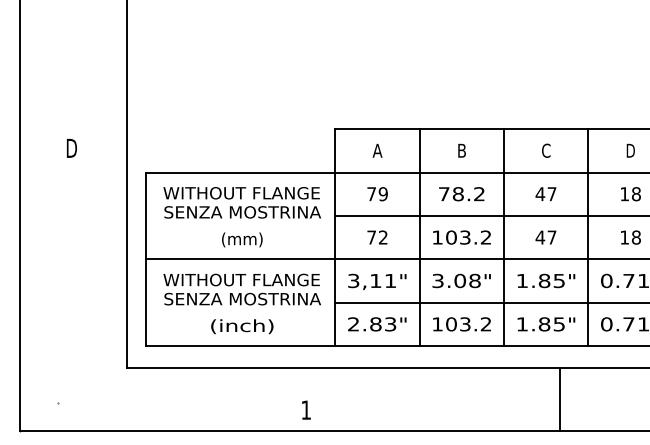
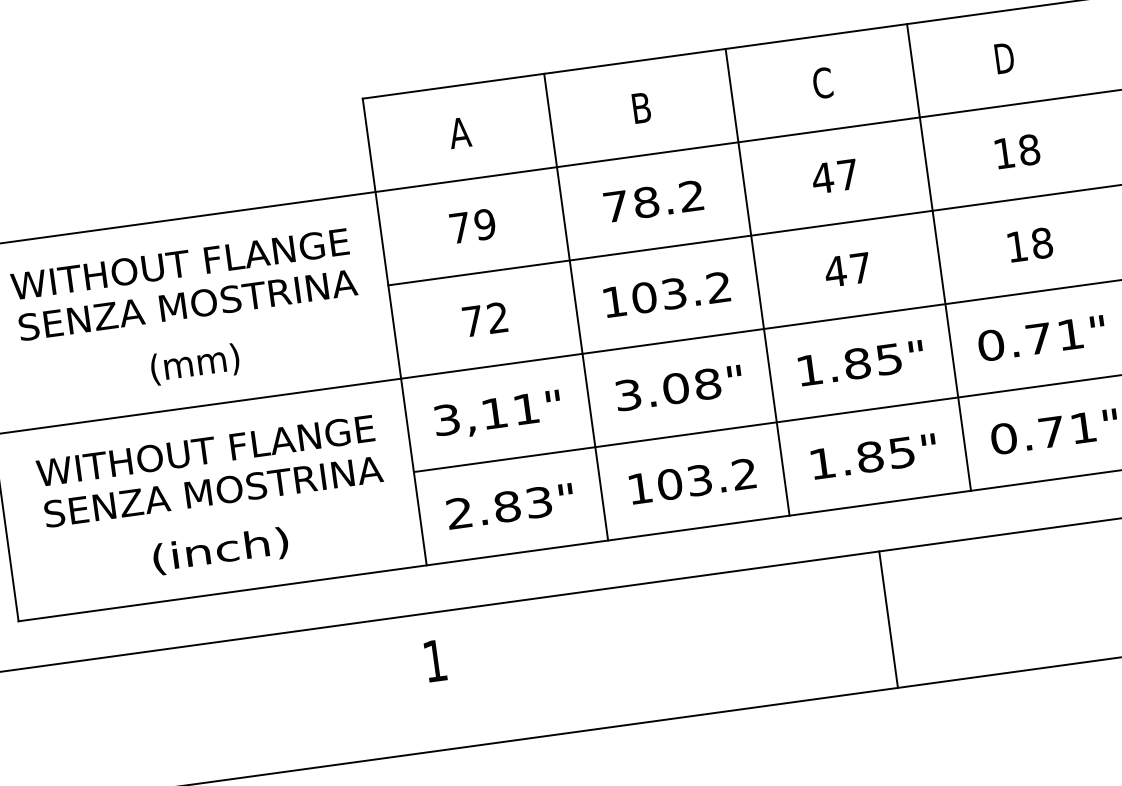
line: (559, 399) -> (887, 619), moved
text: (306, 409) -> (435, 659), moved

